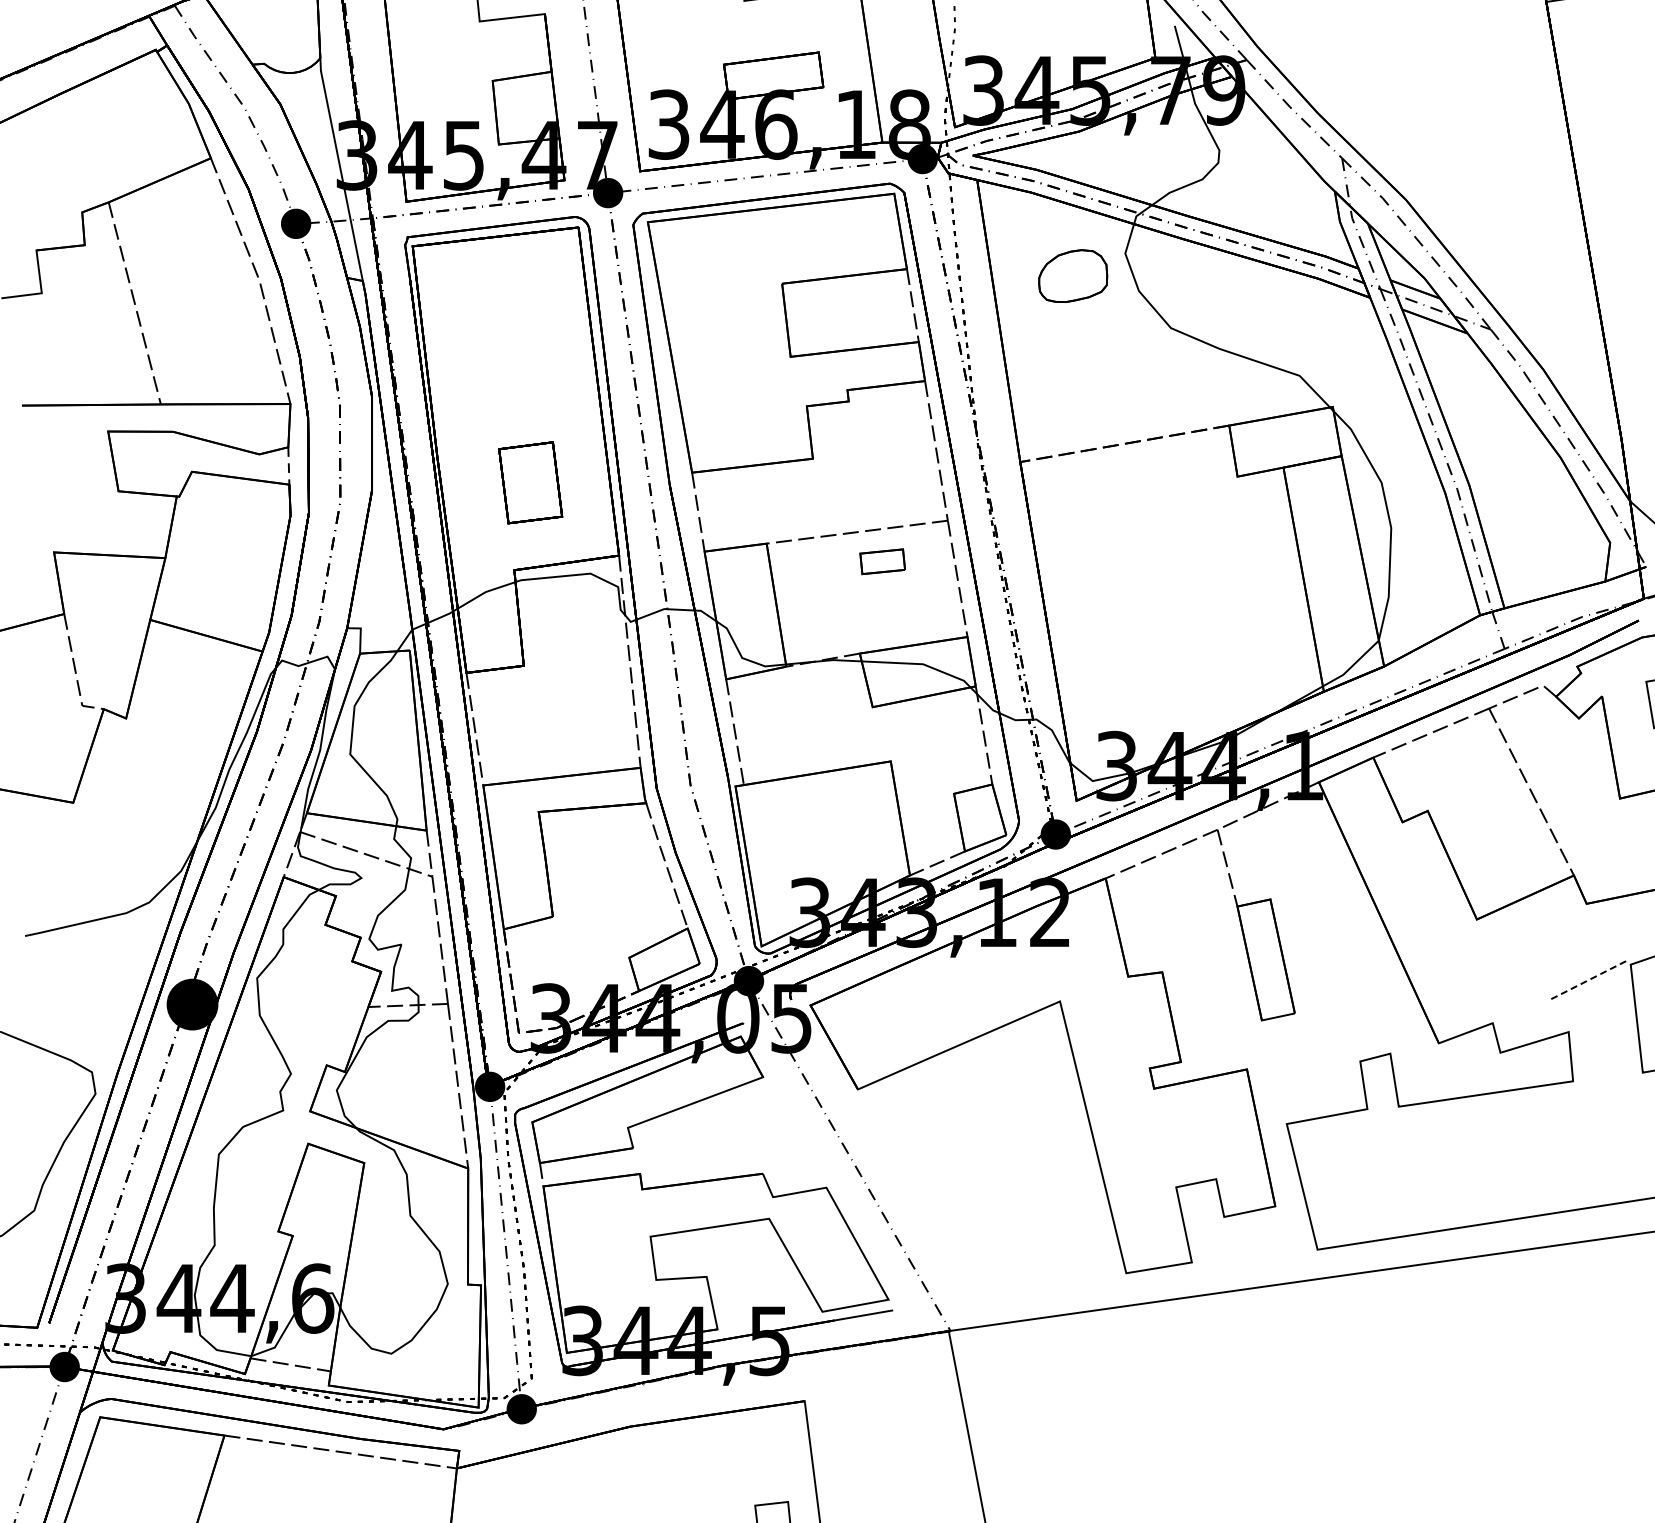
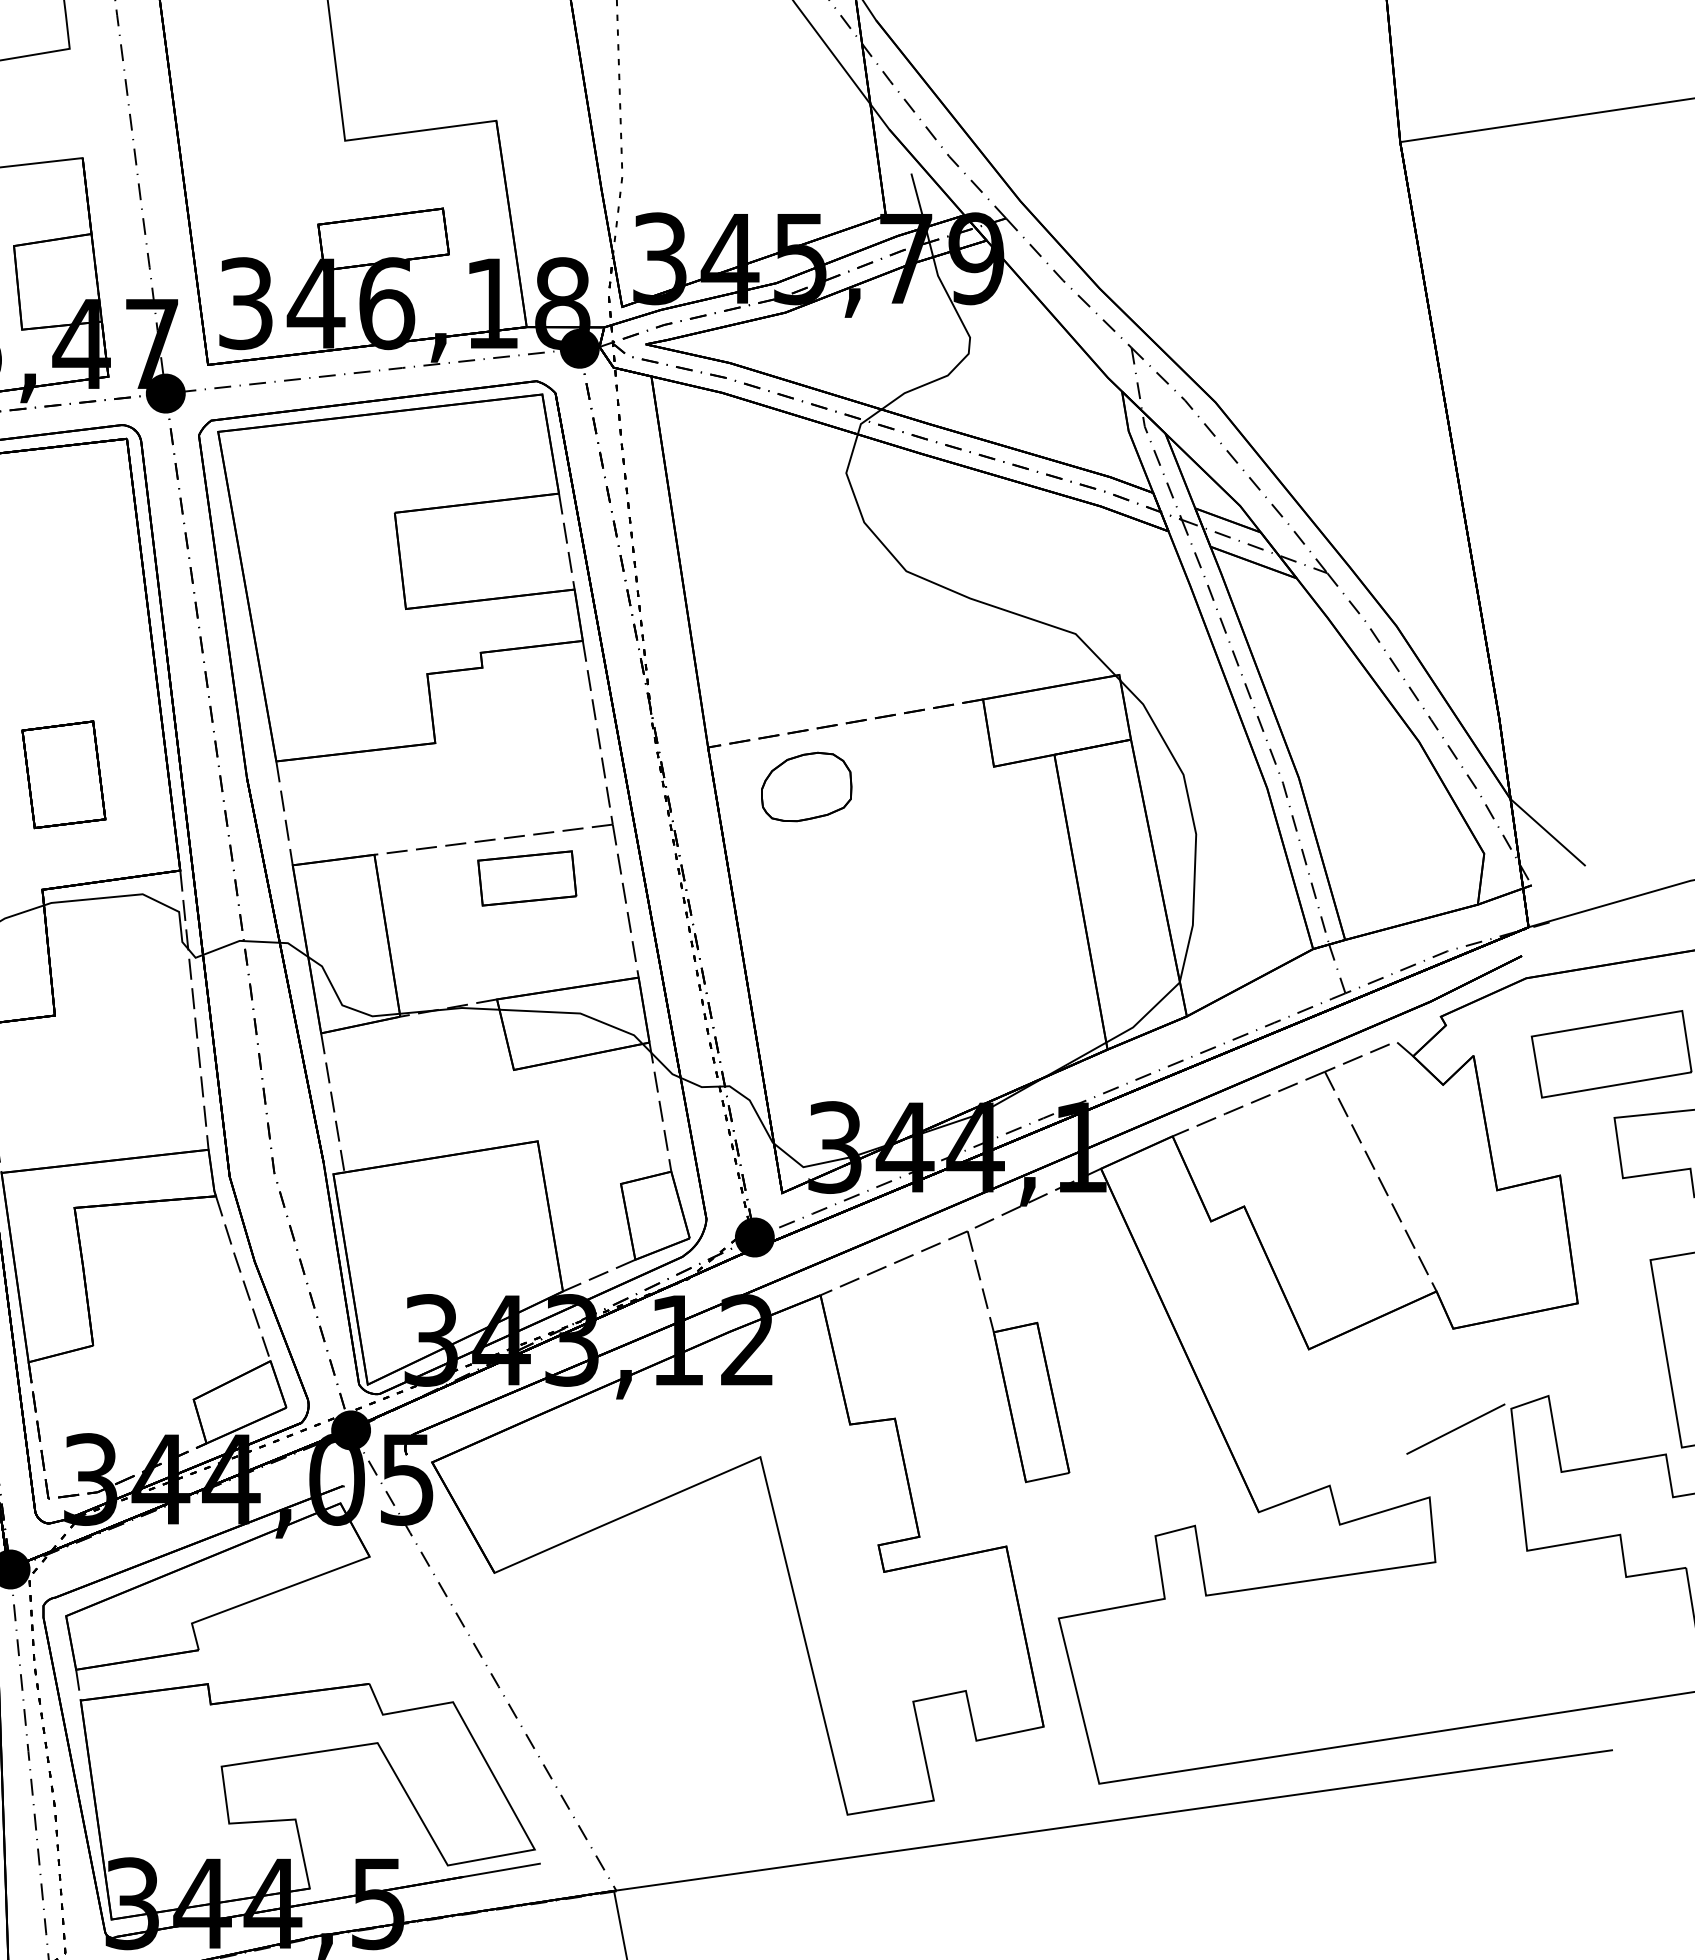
part: (1073, 275) -> (807, 786), moved
part: (882, 561) -> (526, 878), size x1.67
line: (1589, 979) -> (1457, 1428), dashed -> solid

